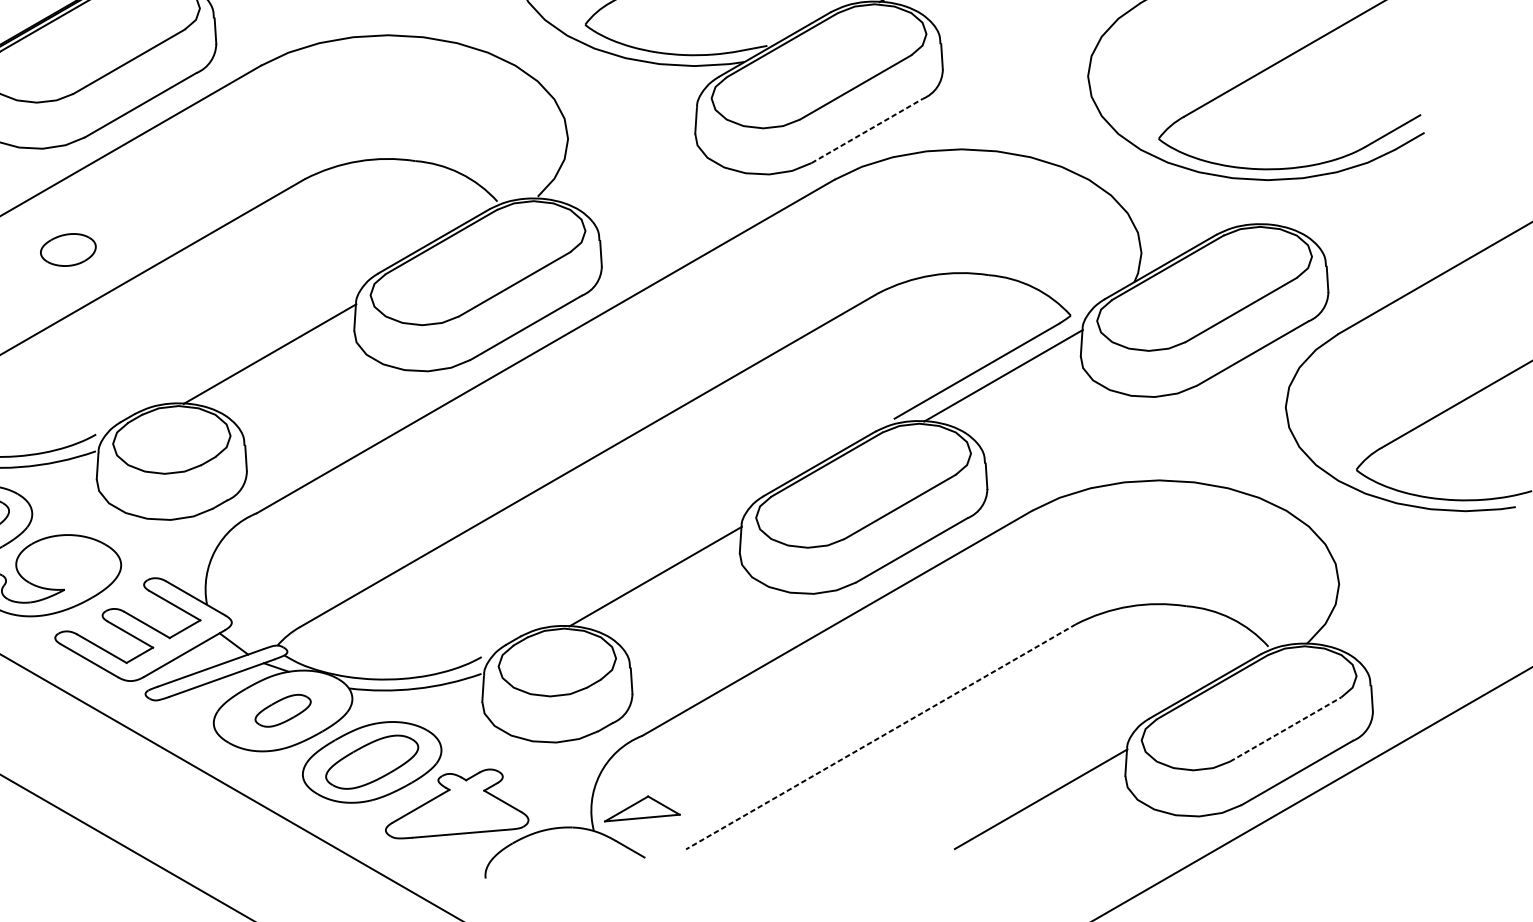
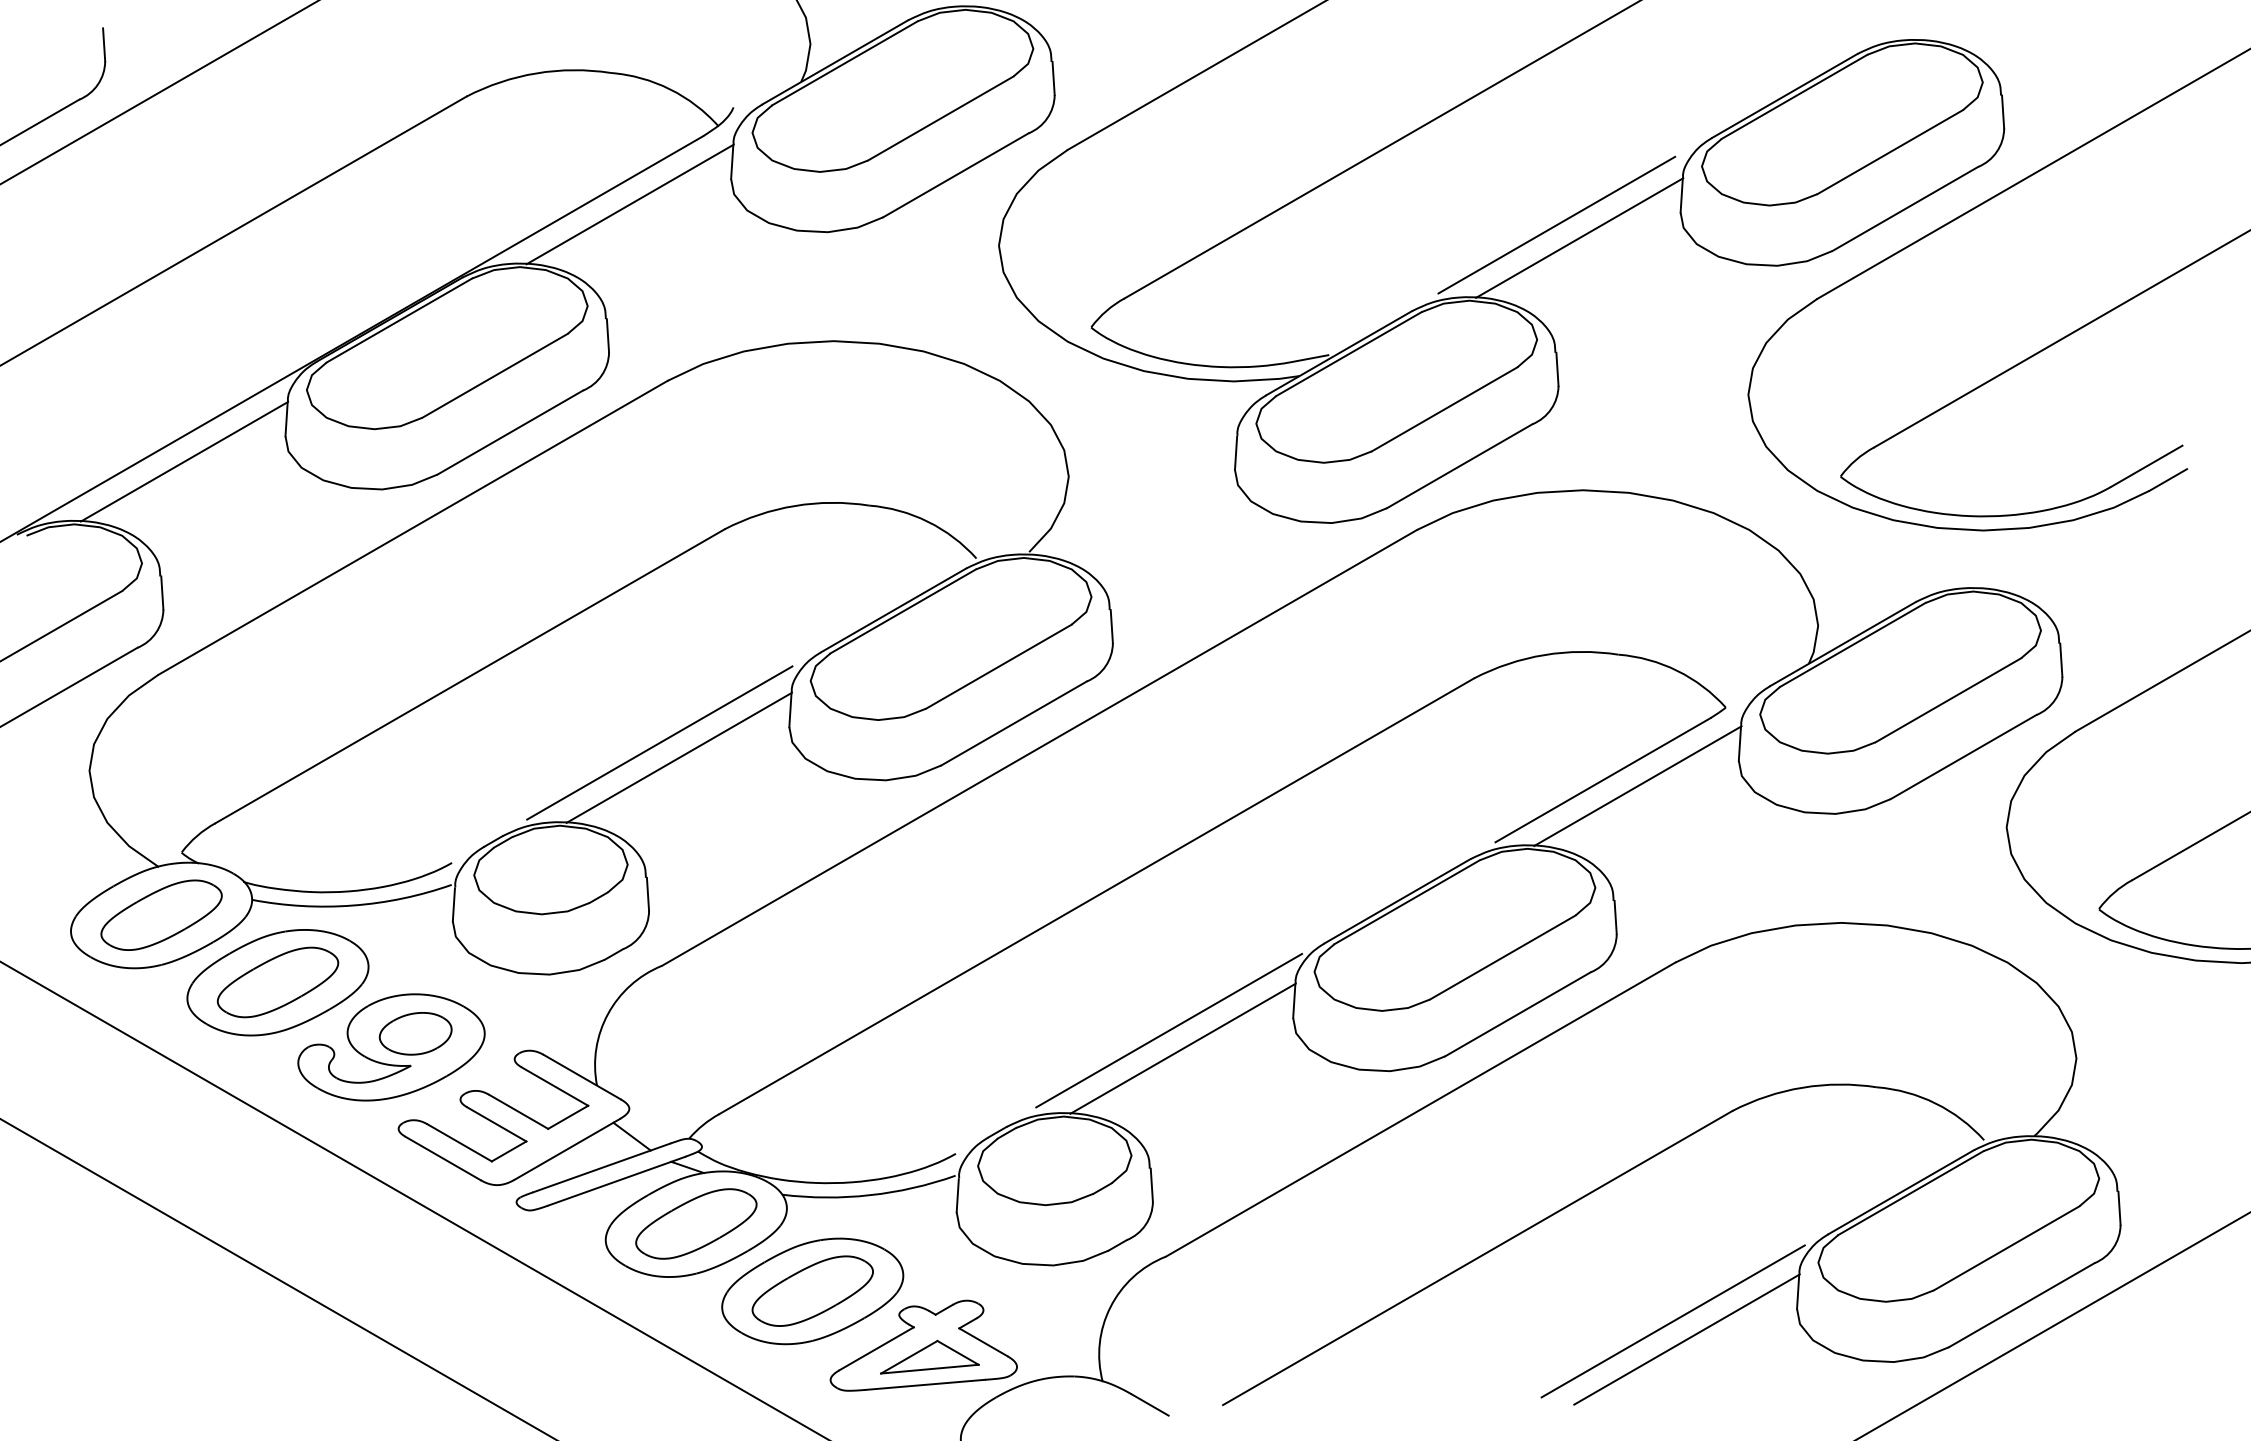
line: (867, 130) -> (1460, 465), dashed -> solid
part: (68, 249) -> (415, 1033), moved
line: (254, 342) -> (659, 742), added
line: (645, 562) -> (1169, 1030), added
part: (283, 710) -> (696, 1223), size x1.67
line: (1286, 729) -> (2007, 1248), dashed -> solid
line: (880, 737) -> (1477, 1258), dashed -> solid
line: (1030, 785) -> (1672, 1321), added
part: (642, 808) -> (929, 1356), moved

